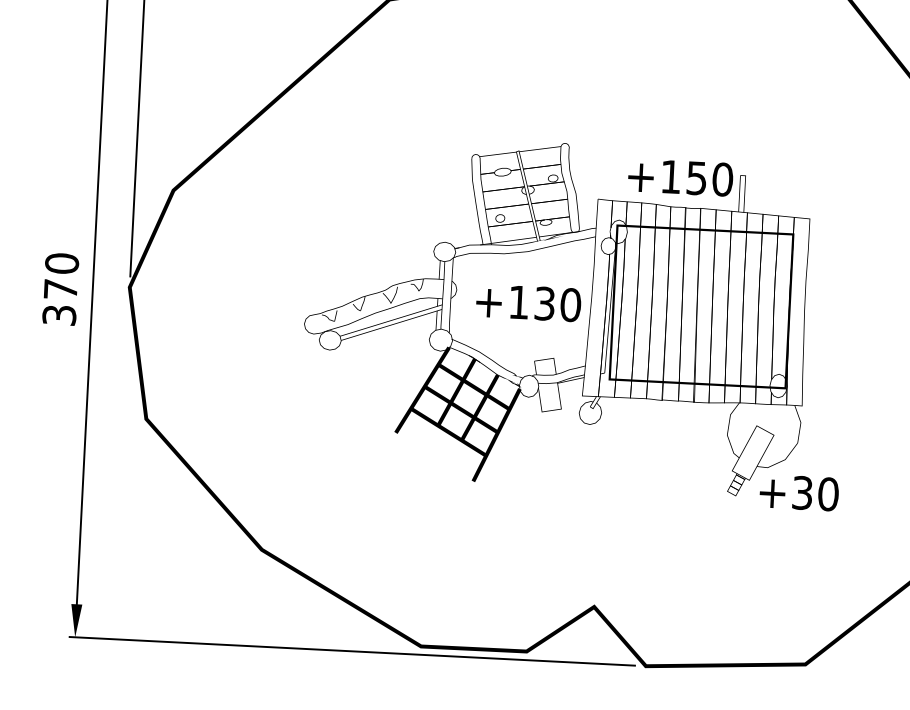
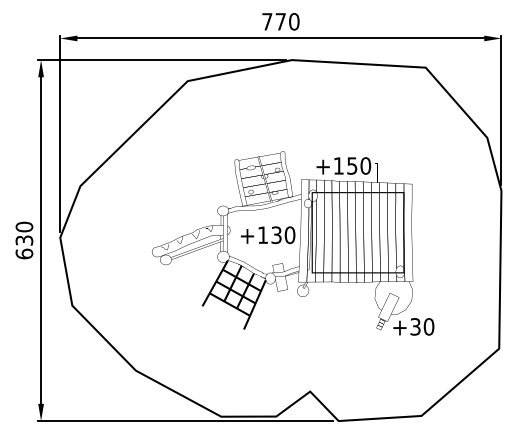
text: (60, 302) -> (24, 247), 370 -> 630

